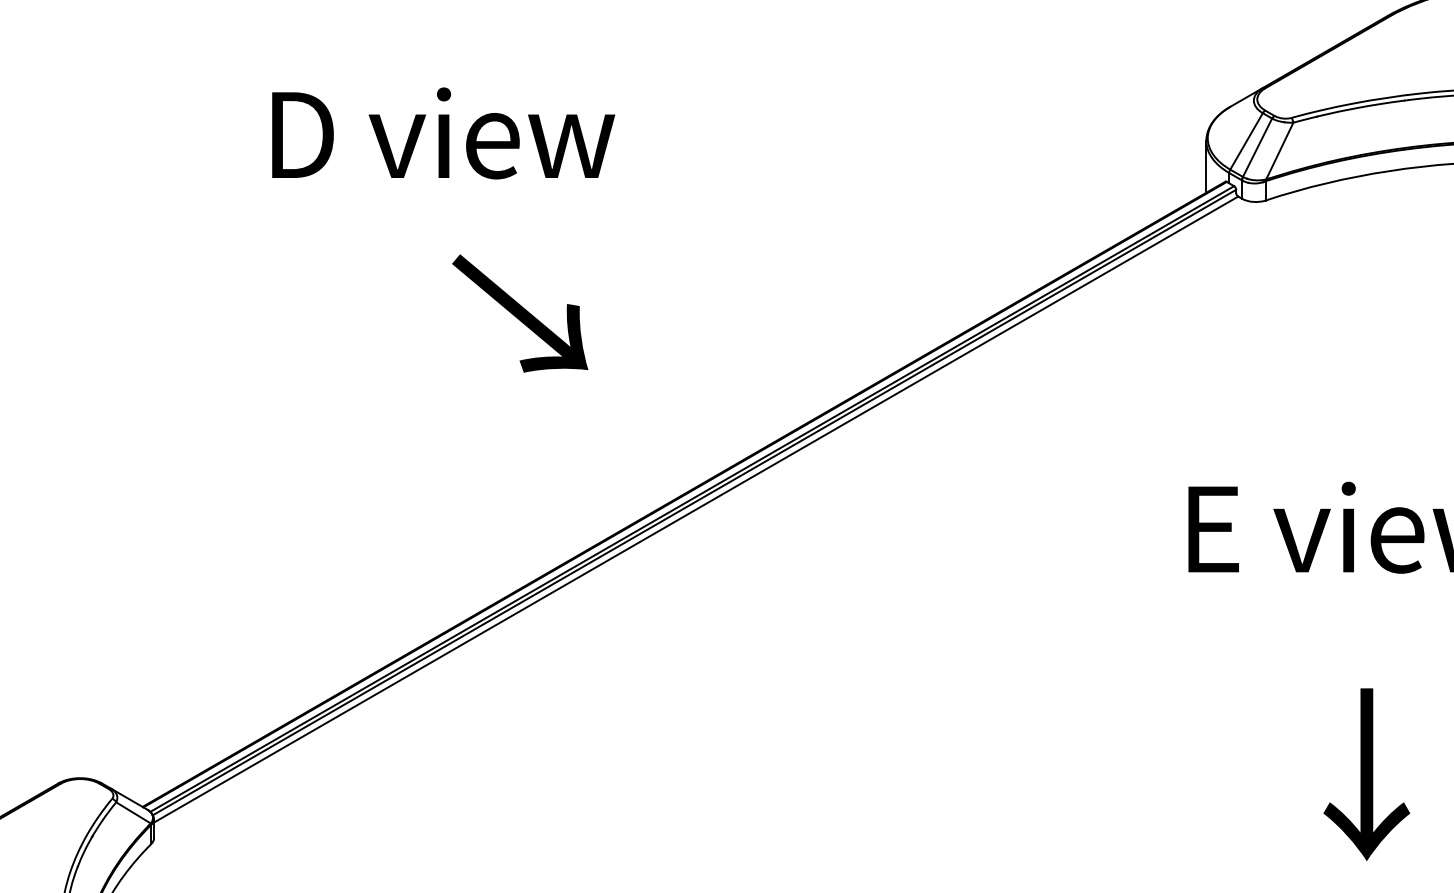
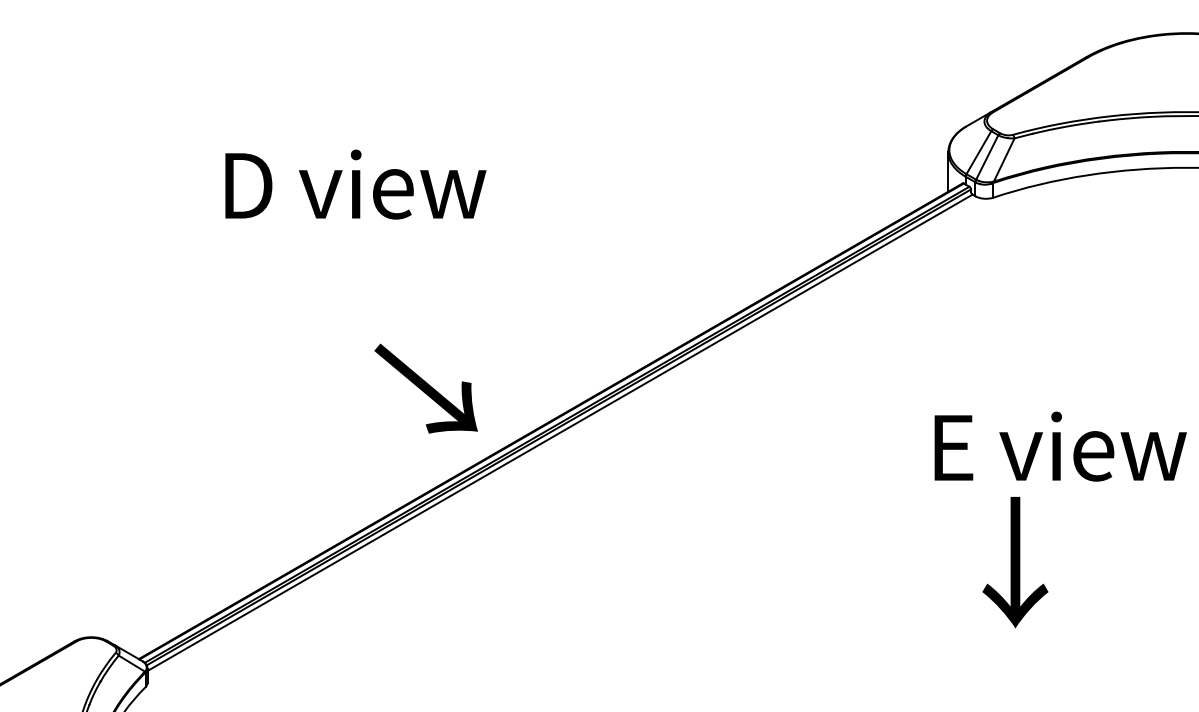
text: (443, 133) -> (355, 184), moved
text: (519, 313) -> (425, 388), moved
text: (1366, 774) -> (1015, 562), moved

